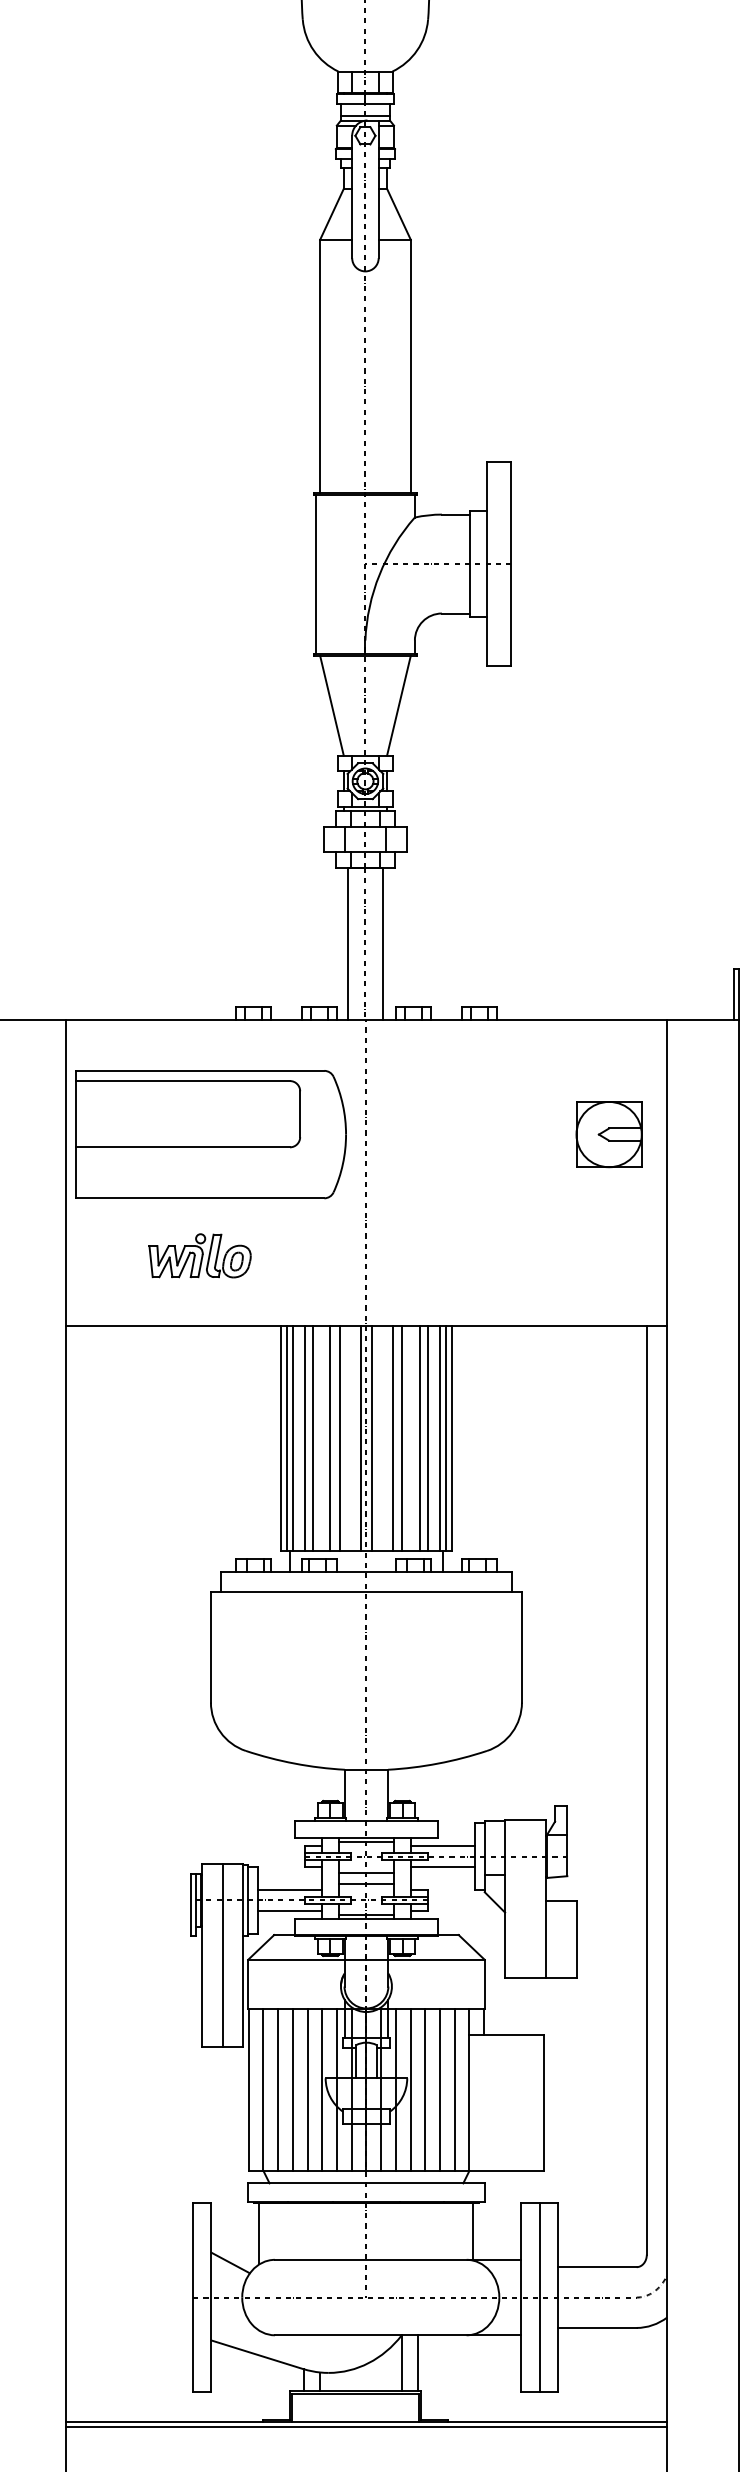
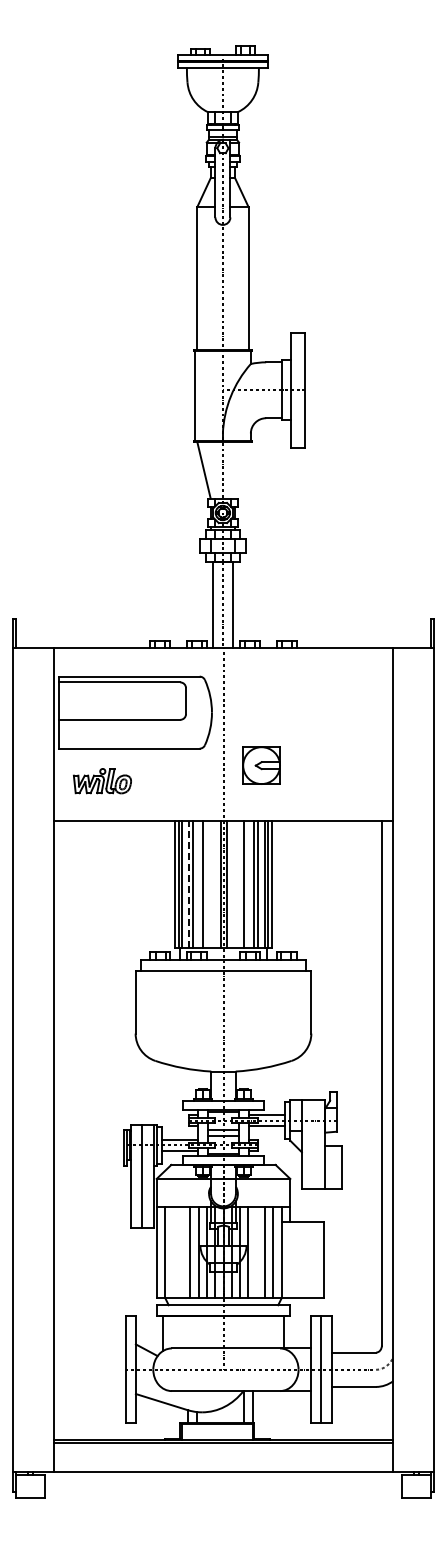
line: (398, 706) -> (241, 470), removed
part: (608, 1134) -> (261, 765), moved
part: (200, 1256) -> (102, 781), moved
line: (304, 1438) -> (188, 884), solid -> dashed
line: (339, 1438) -> (208, 884), removed
line: (393, 1438) -> (238, 884), removed
line: (277, 2090) -> (173, 1252), removed
line: (292, 2090) -> (181, 1252), removed
line: (424, 2090) -> (256, 1252), removed

